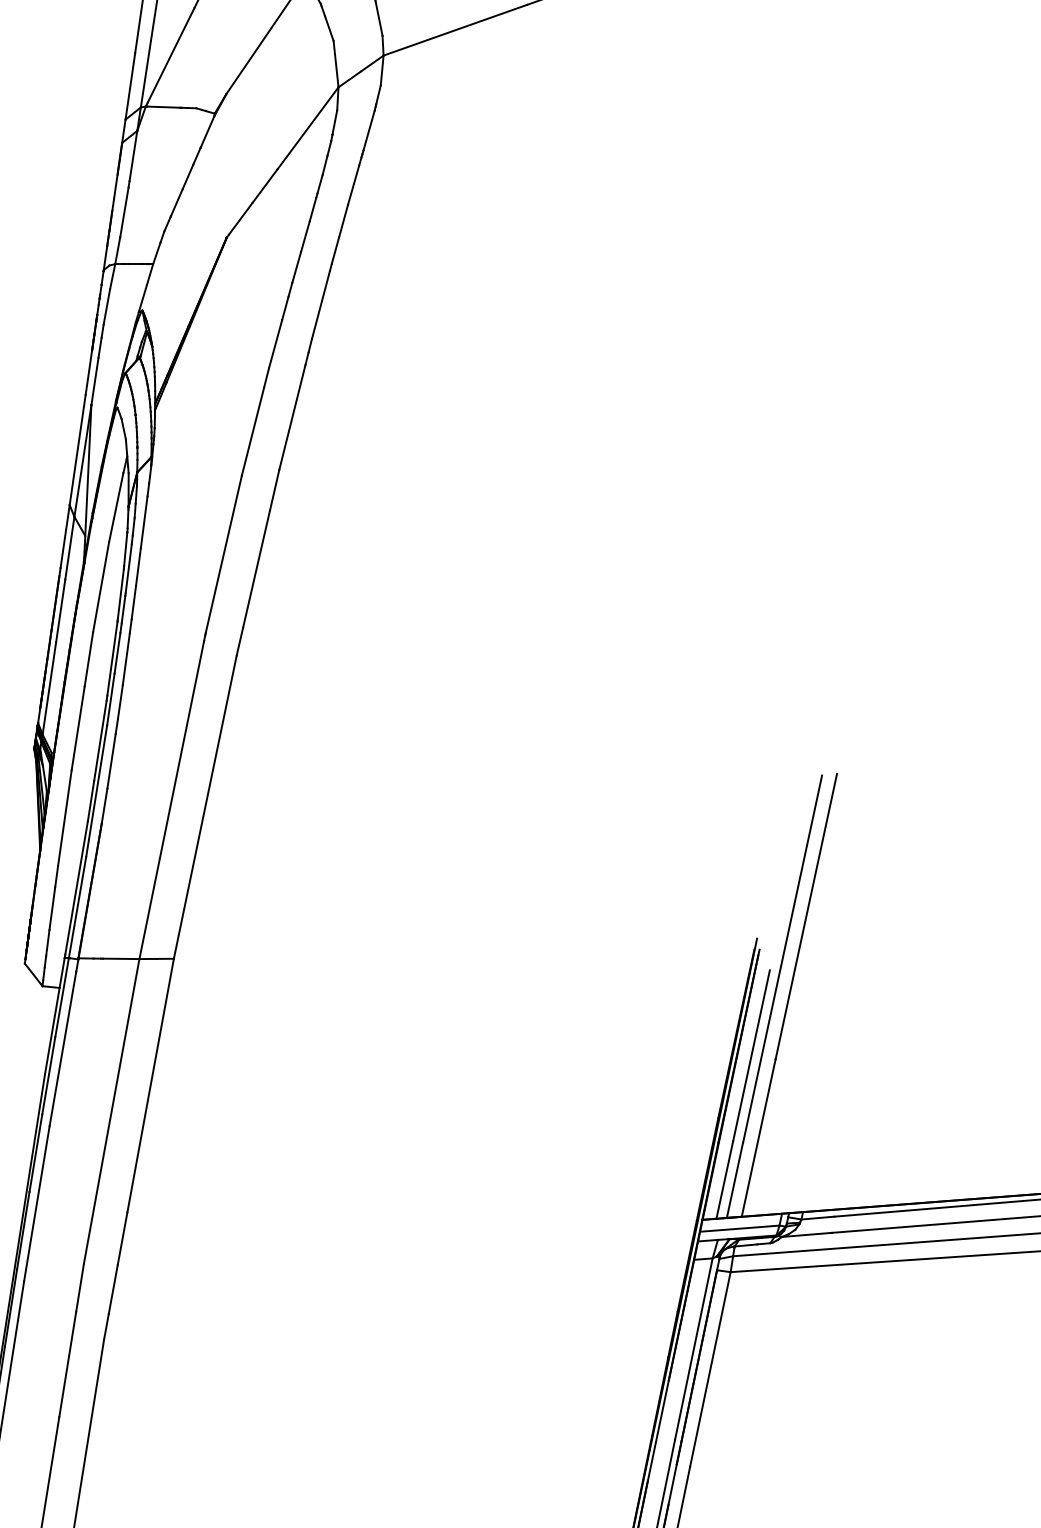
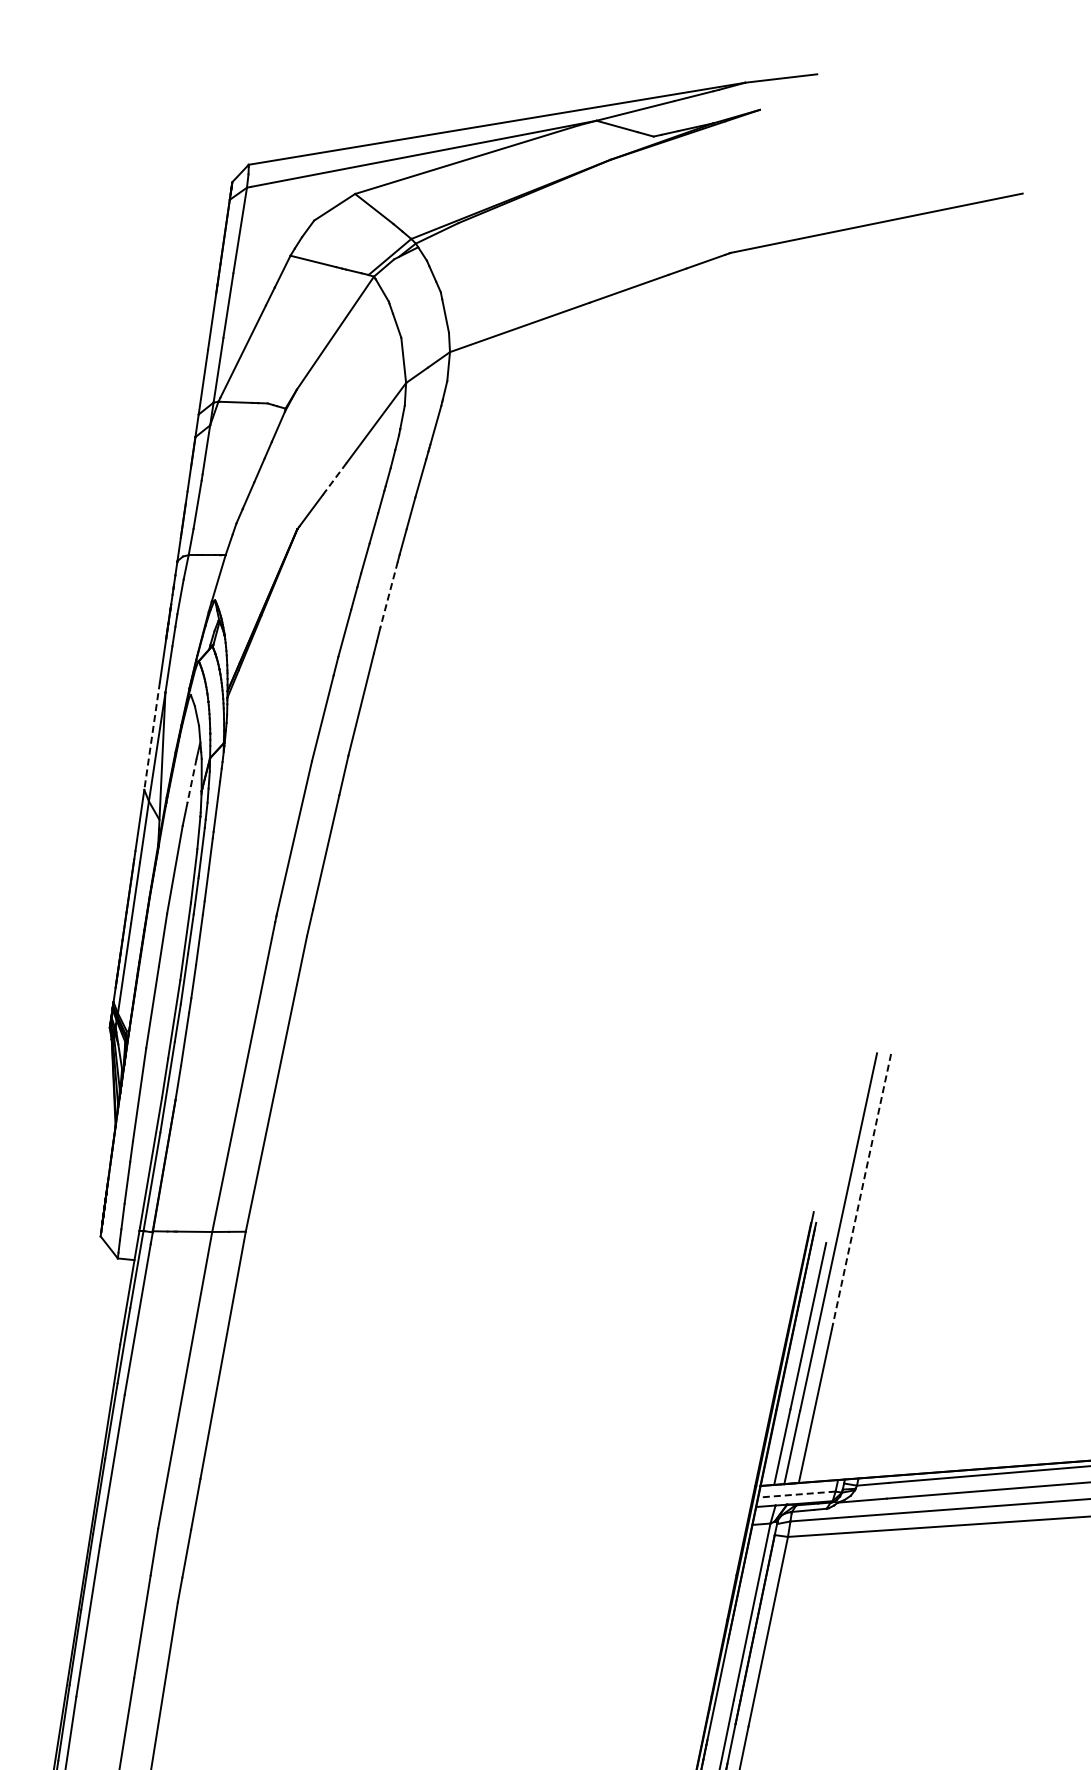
line: (264, 186) -> (334, 479), solid -> dashed
line: (320, 305) -> (388, 595), solid -> dashed
line: (78, 450) -> (152, 736), solid -> dashed
line: (119, 495) -> (192, 780), solid -> dashed
line: (806, 916) -> (861, 1190), solid -> dashed
line: (739, 1228) -> (796, 1494), solid -> dashed

